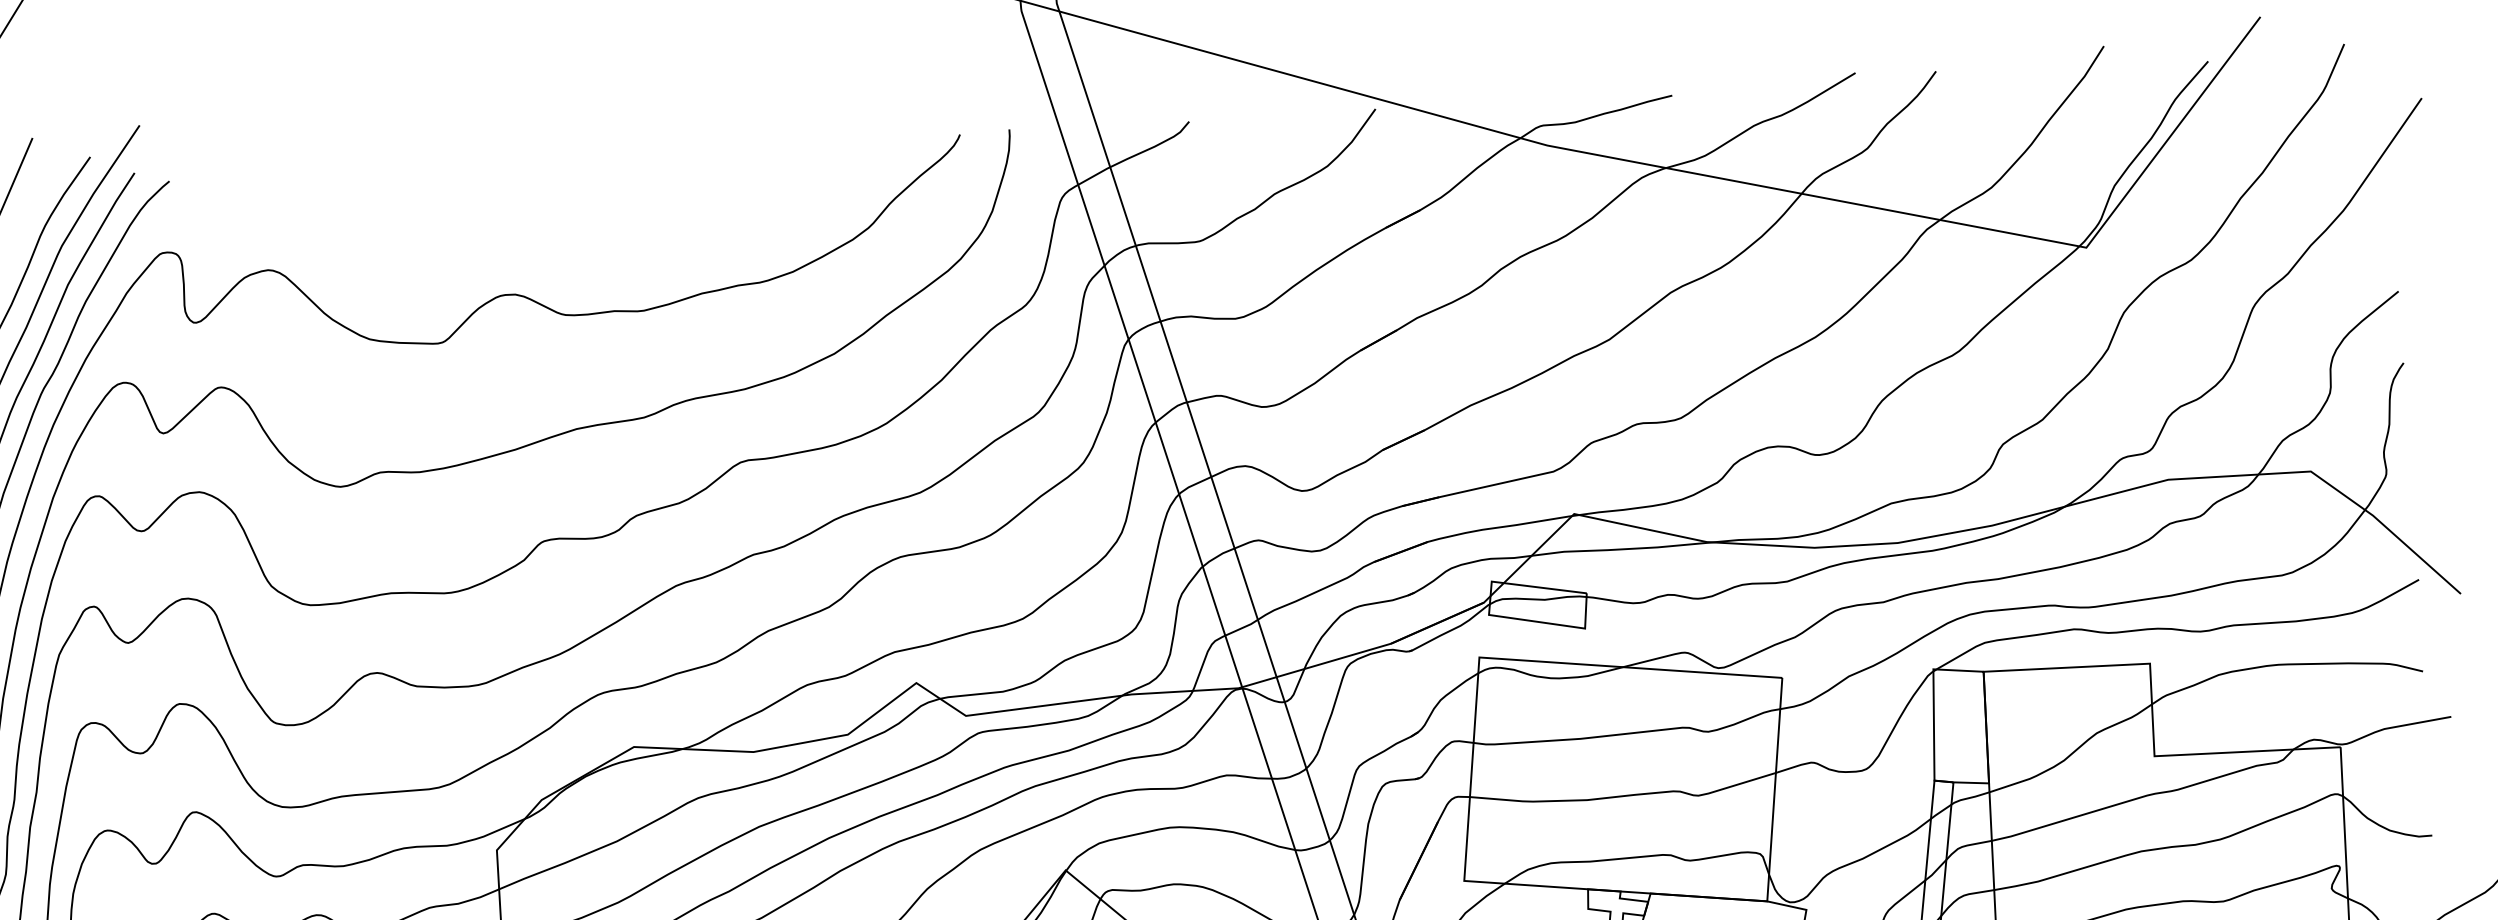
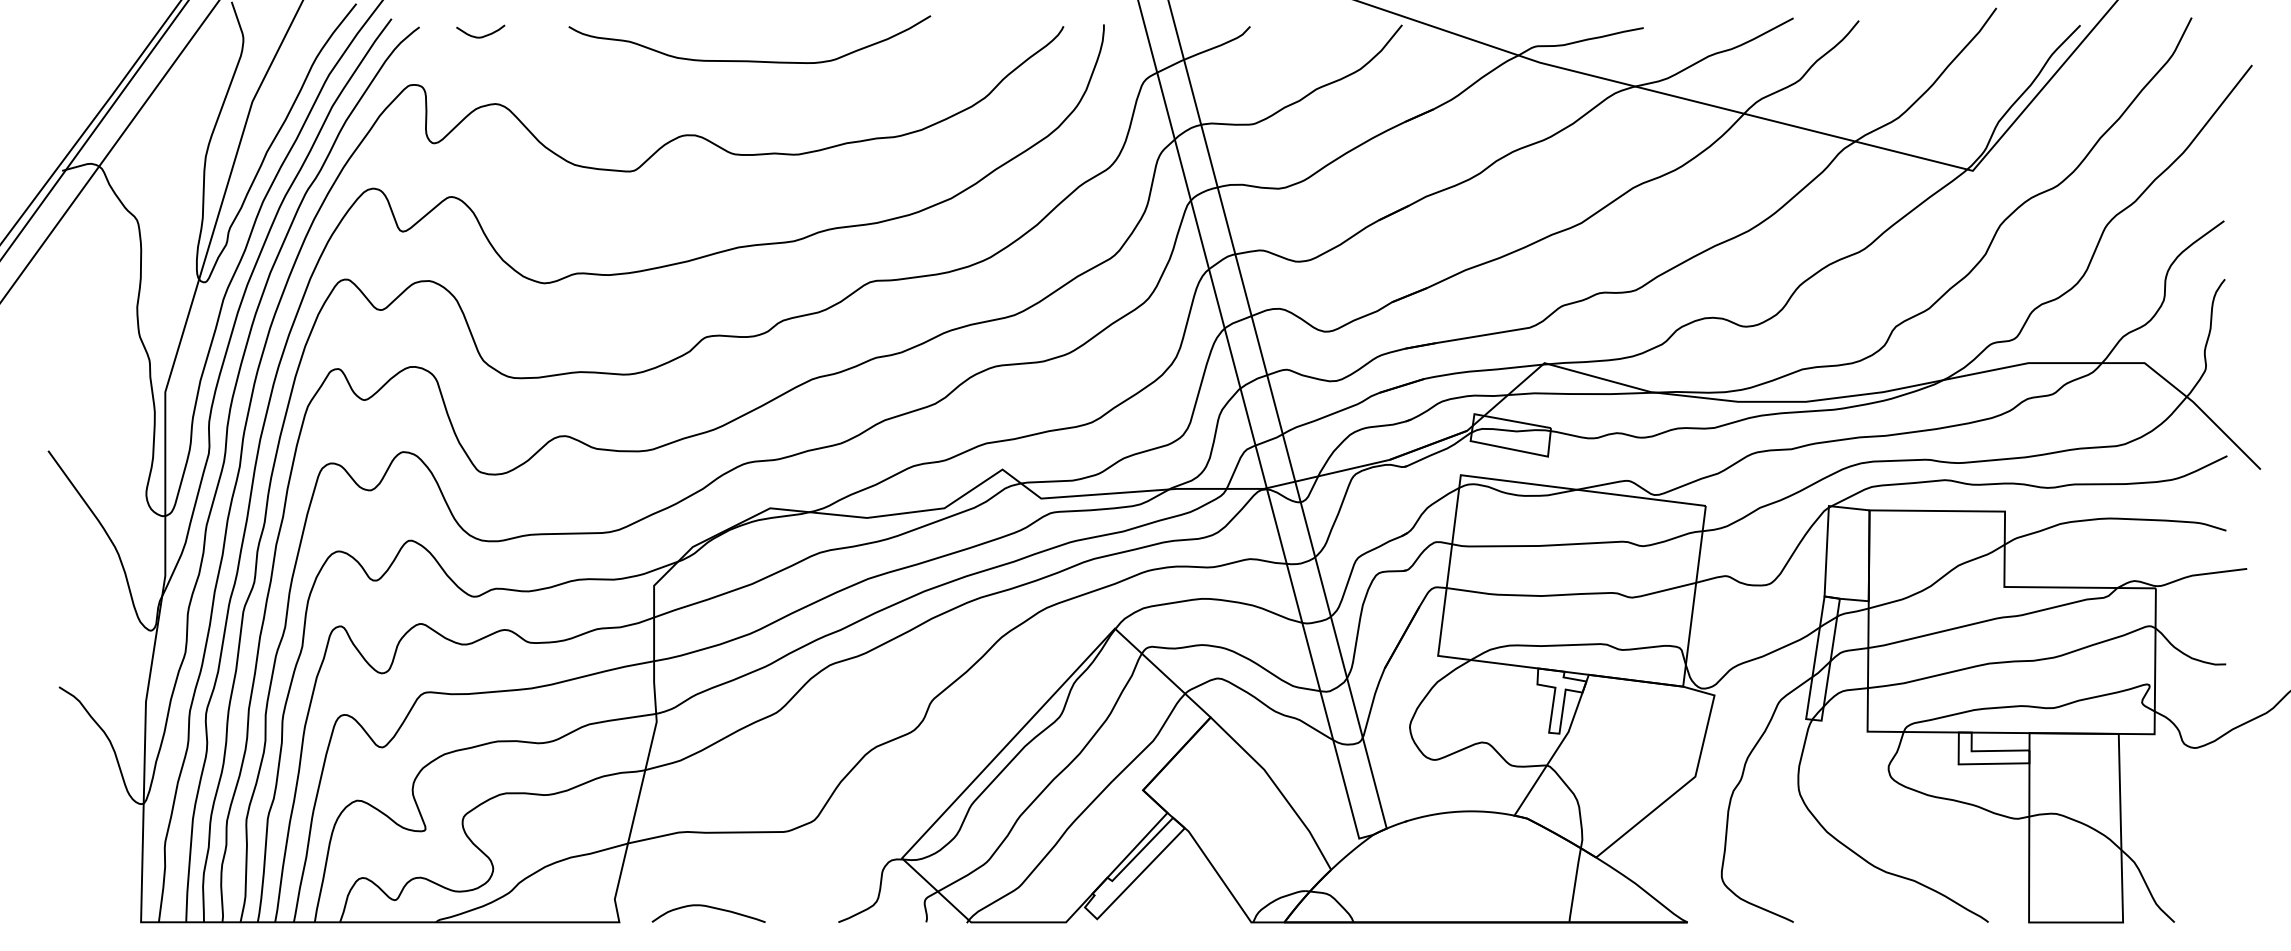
curve: (248, 186) -> (483, 35), added
curve: (576, 198) -> (749, 60), added

